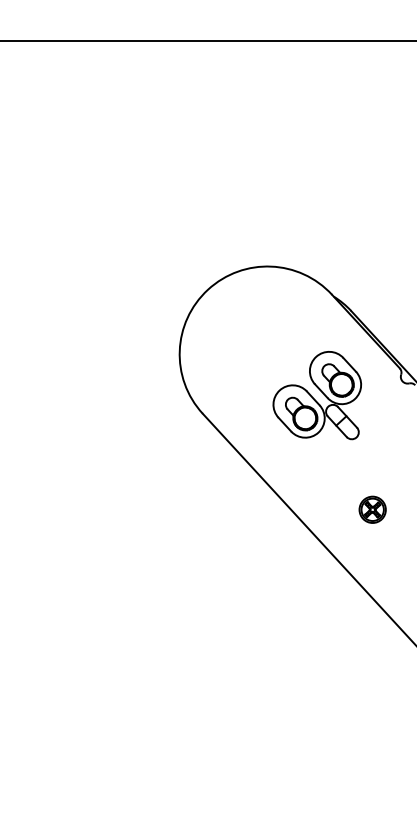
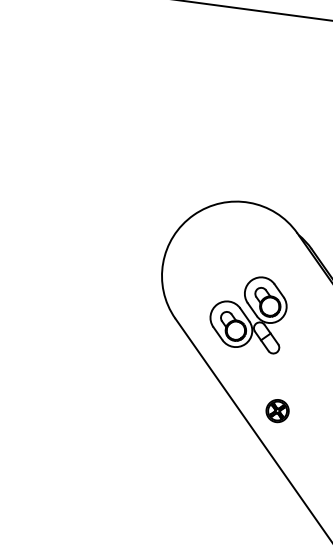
part: (316, 395) -> (247, 312), moved
part: (372, 509) -> (277, 410), moved

